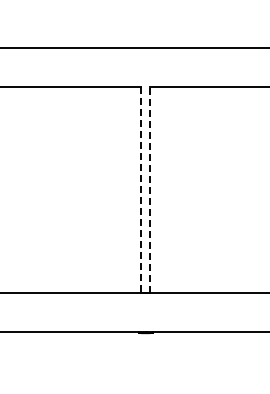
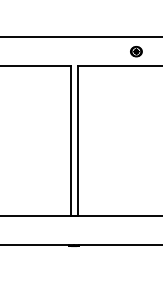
part: (230, 66) -> (136, 51), added
line: (141, 189) -> (71, 141), dashed -> solid
line: (150, 189) -> (77, 141), dashed -> solid

